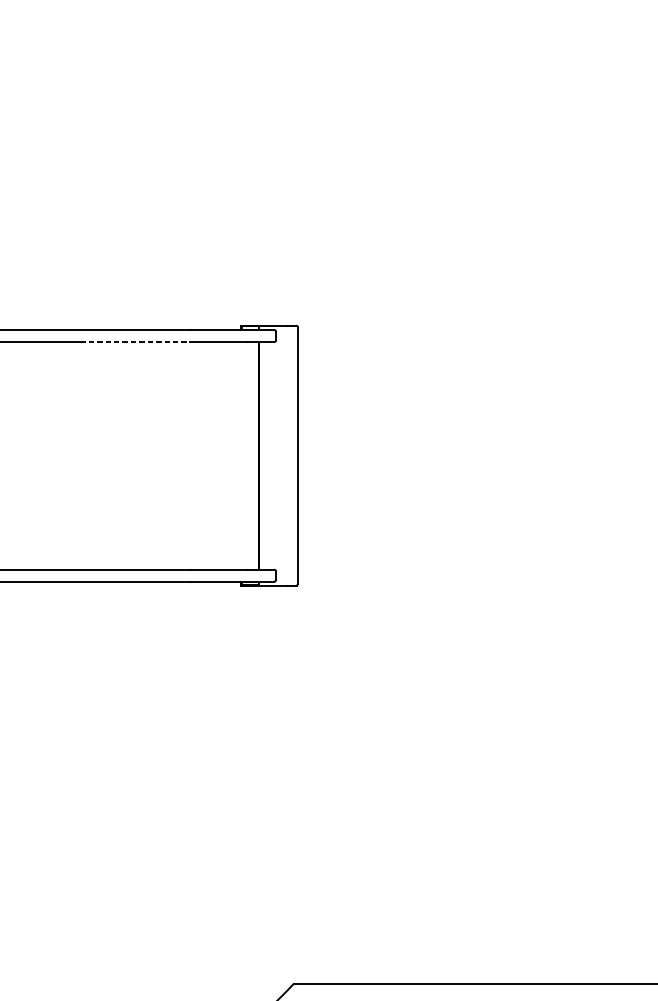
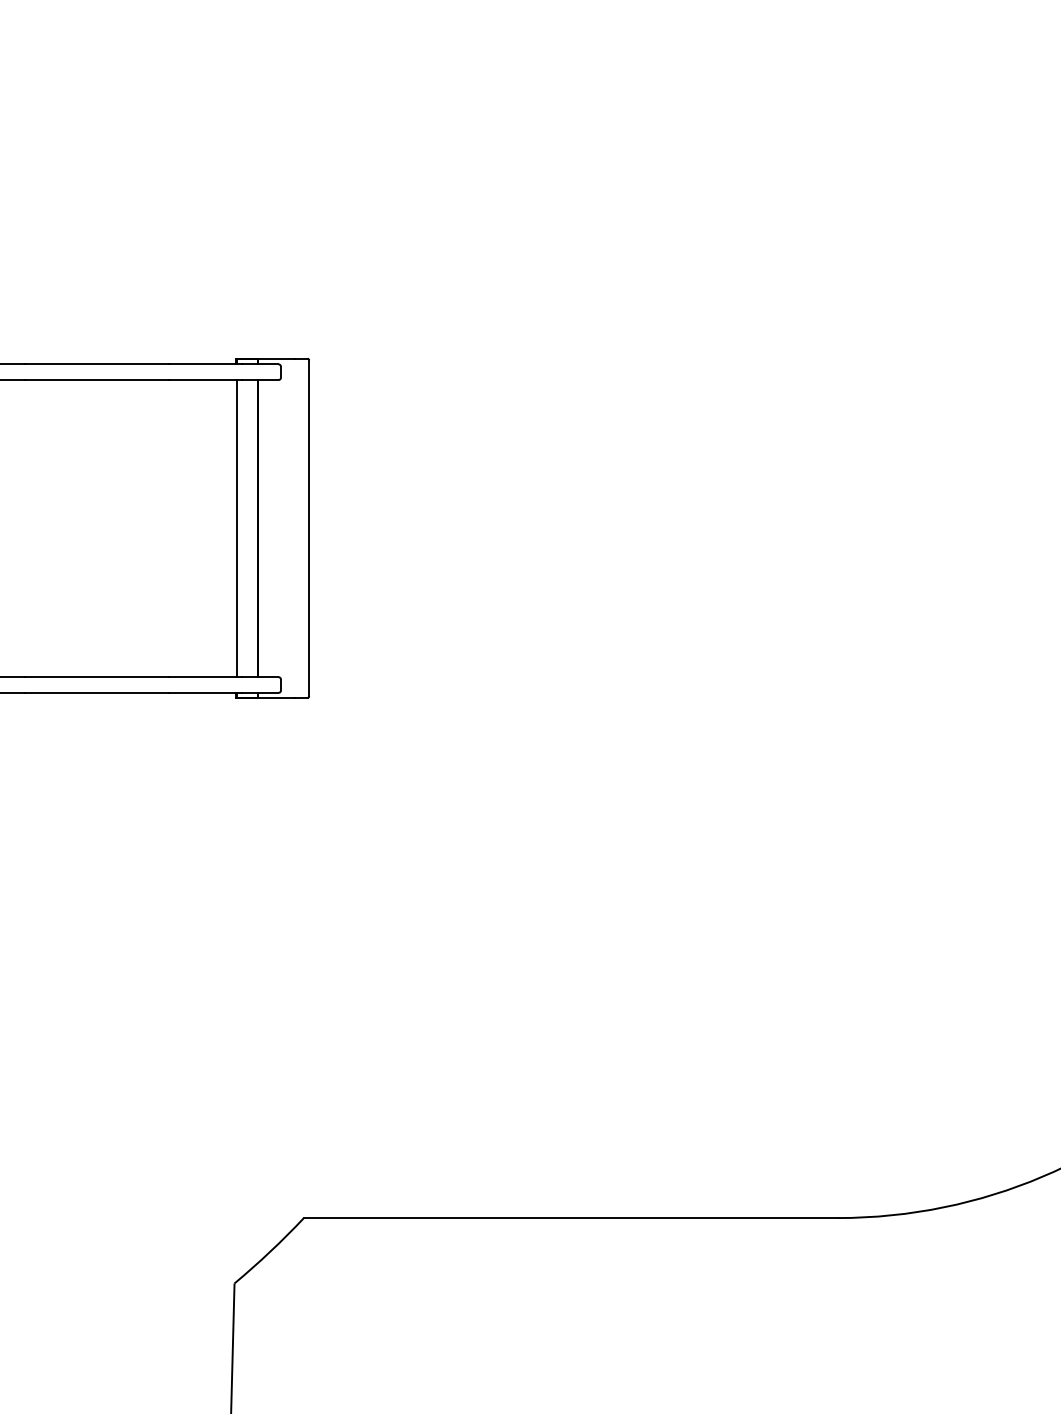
line: (134, 342) -> (96, 380), dashed -> solid
line: (242, 455) -> (237, 528), added

